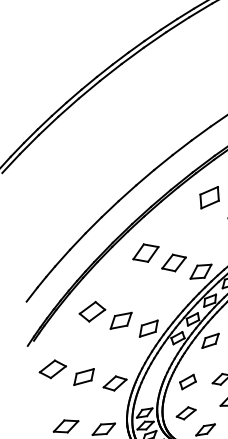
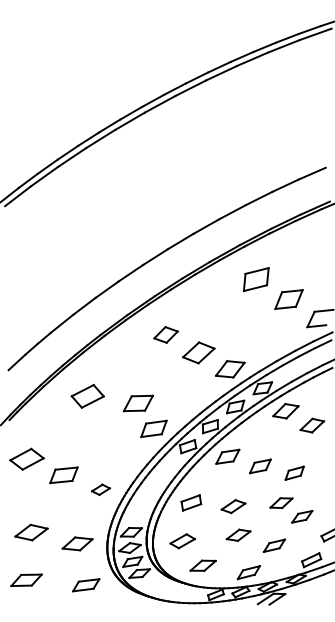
part: (145, 252) -> (165, 334), size x0.7
part: (120, 320) -> (137, 403), moved
part: (114, 383) -> (100, 489), size x0.6

